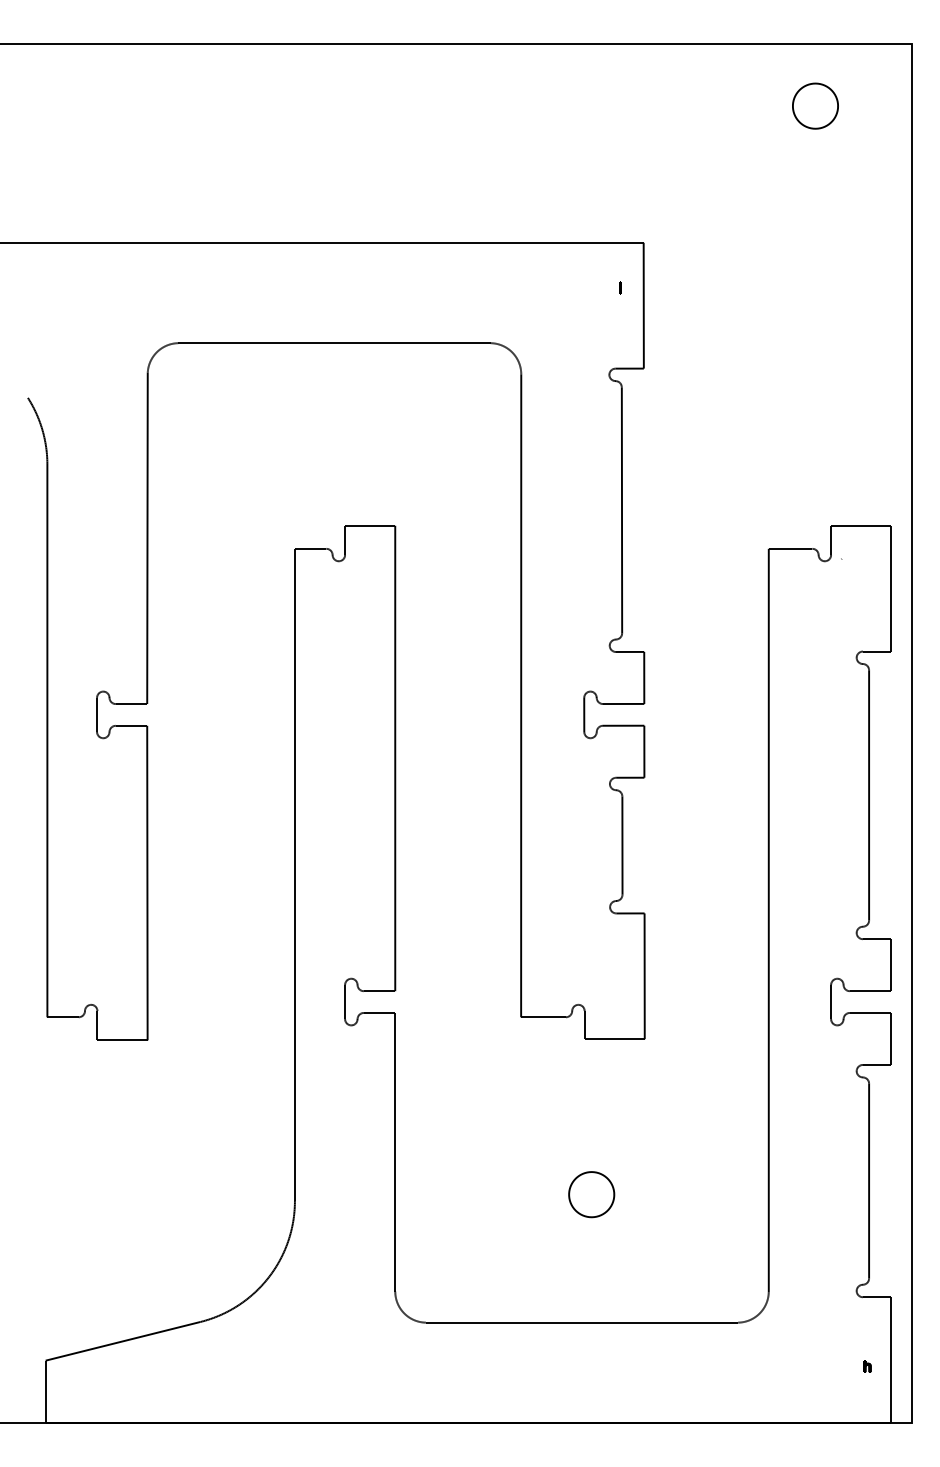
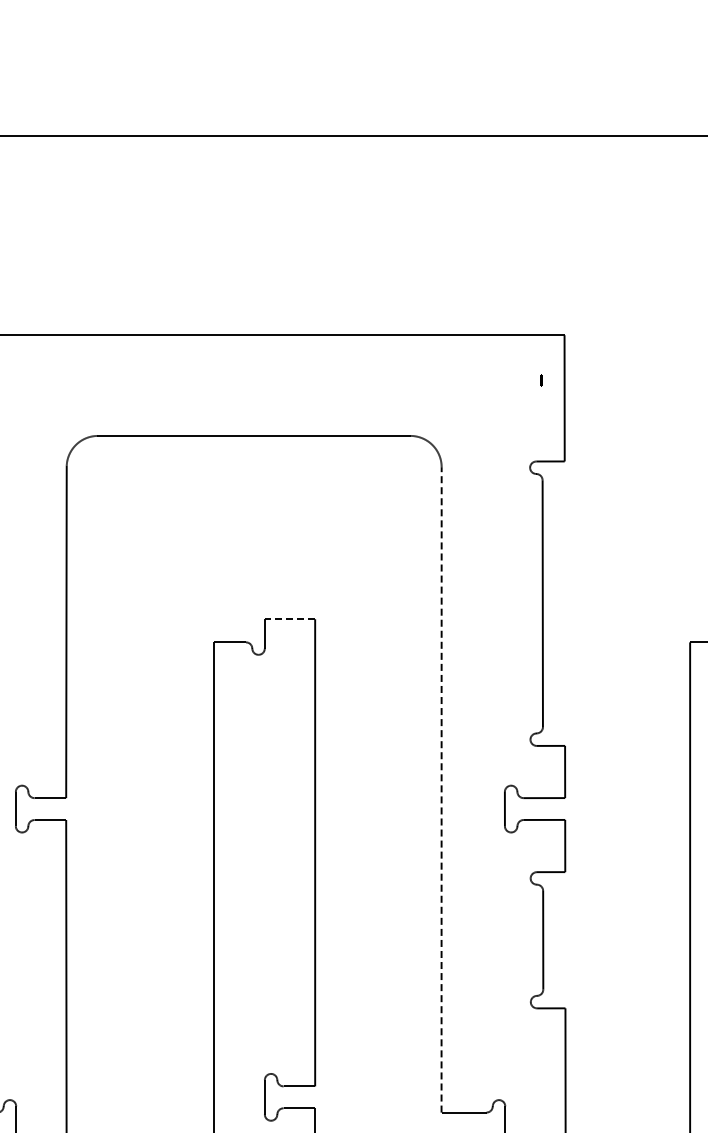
line: (369, 525) -> (289, 618), solid -> dashed
line: (521, 695) -> (441, 789), solid -> dashed

